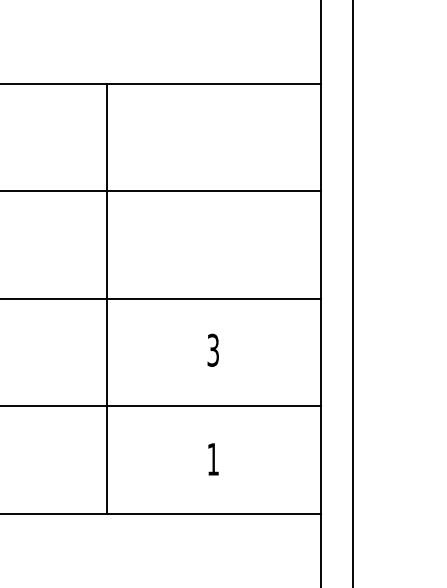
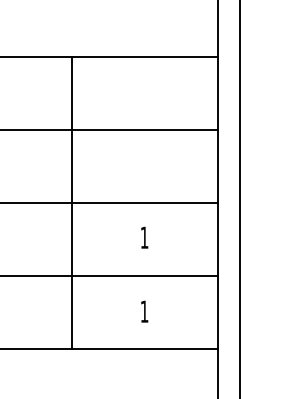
text: (213, 350) -> (144, 237), 3 -> 1

